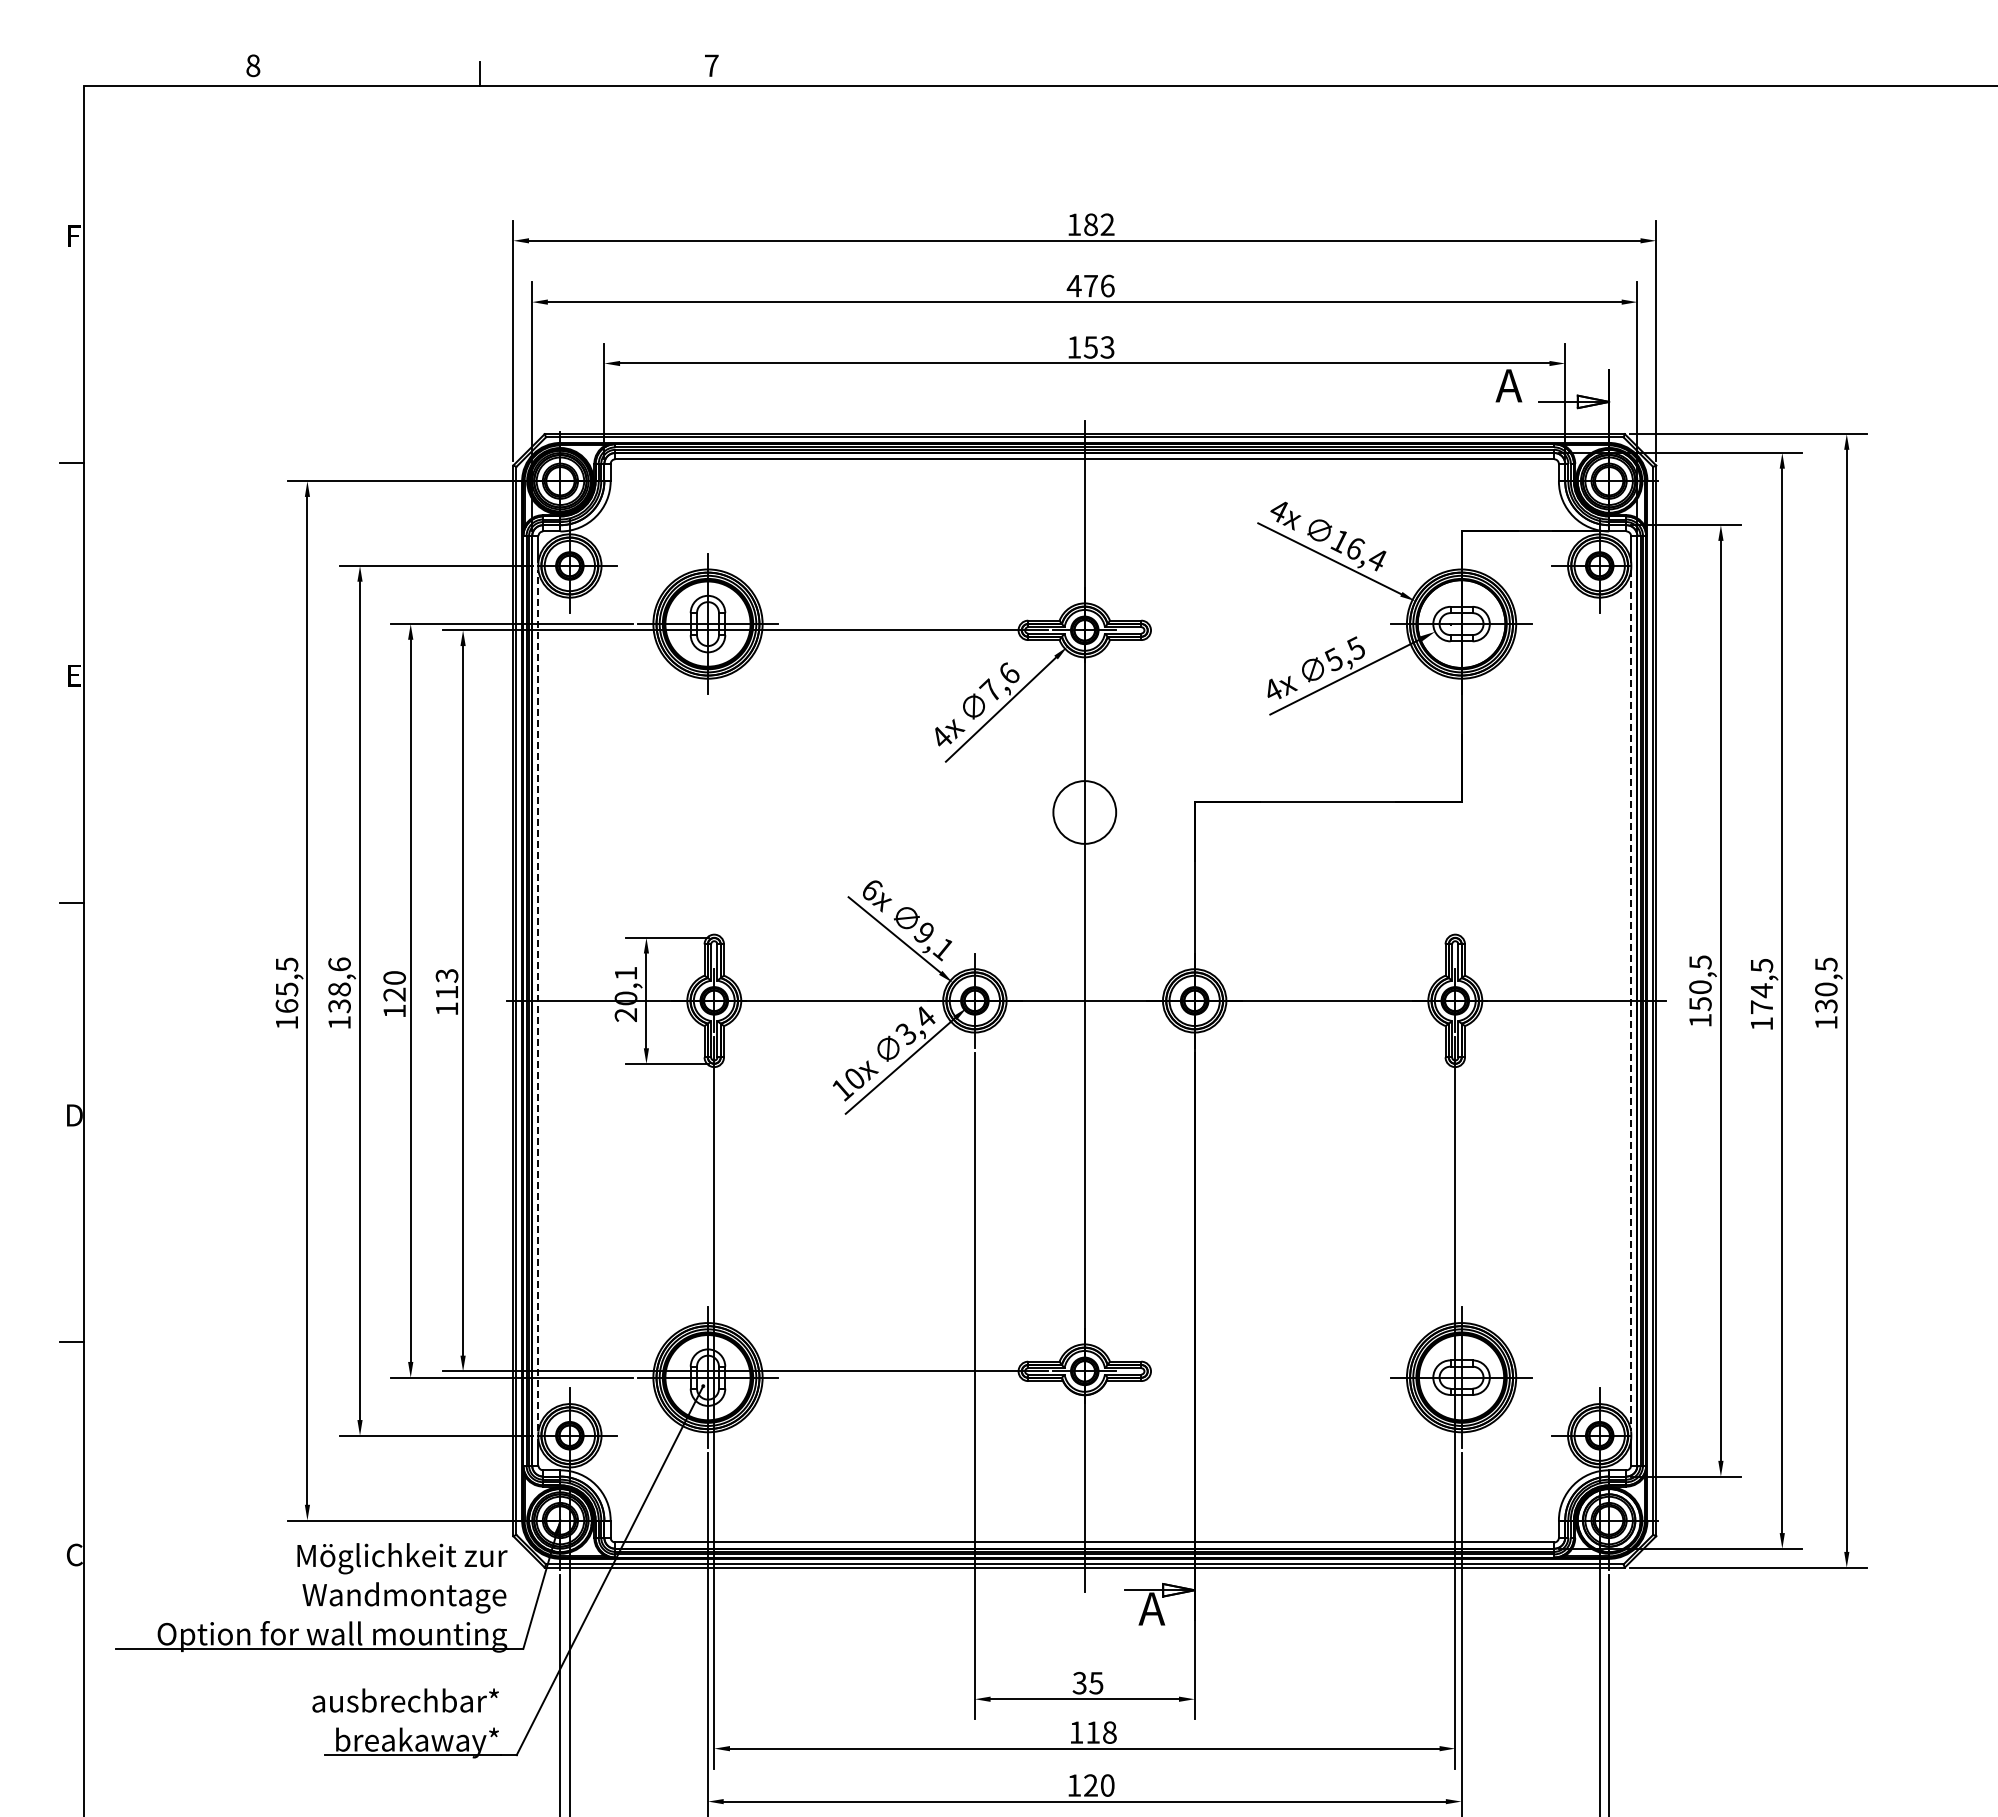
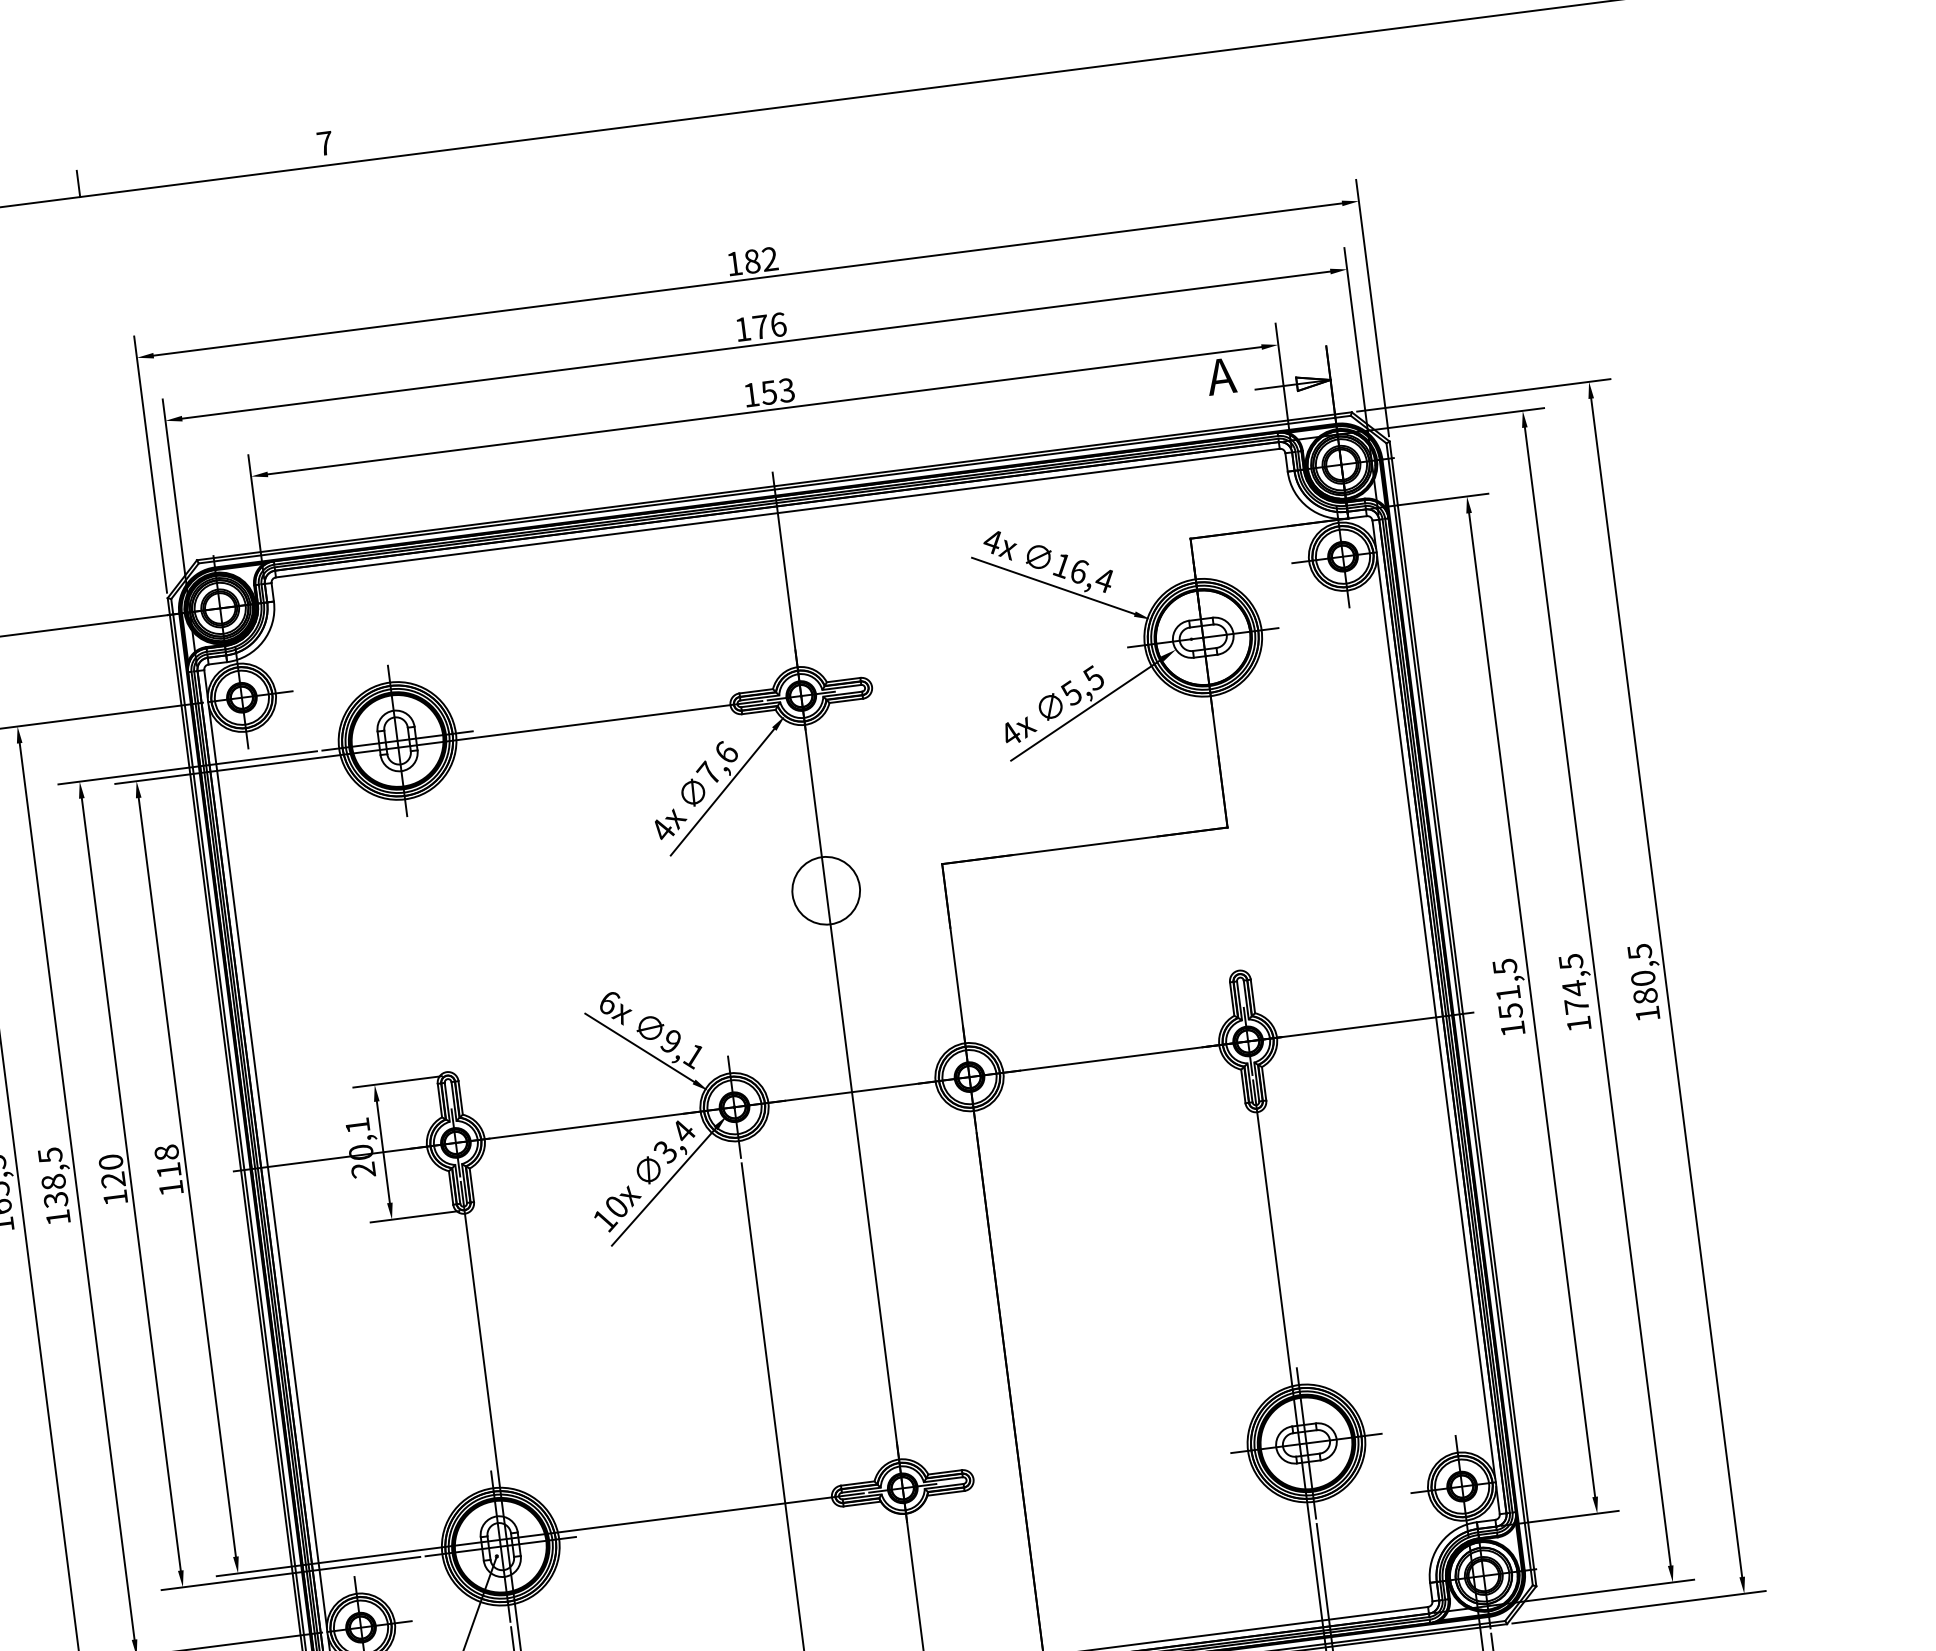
text: (1073, 286) -> (742, 329), 476 -> 176
text: (339, 964) -> (50, 1155), 138,6 -> 138,5
text: (446, 975) -> (166, 1152), 113 -> 118
text: (1700, 986) -> (1508, 992), 150,5 -> 151,5
line: (538, 1000) -> (267, 1166), dashed -> solid
line: (1631, 1000) -> (1436, 1016), dashed -> solid
text: (1826, 1006) -> (1645, 996), 130,5 -> 180,5

